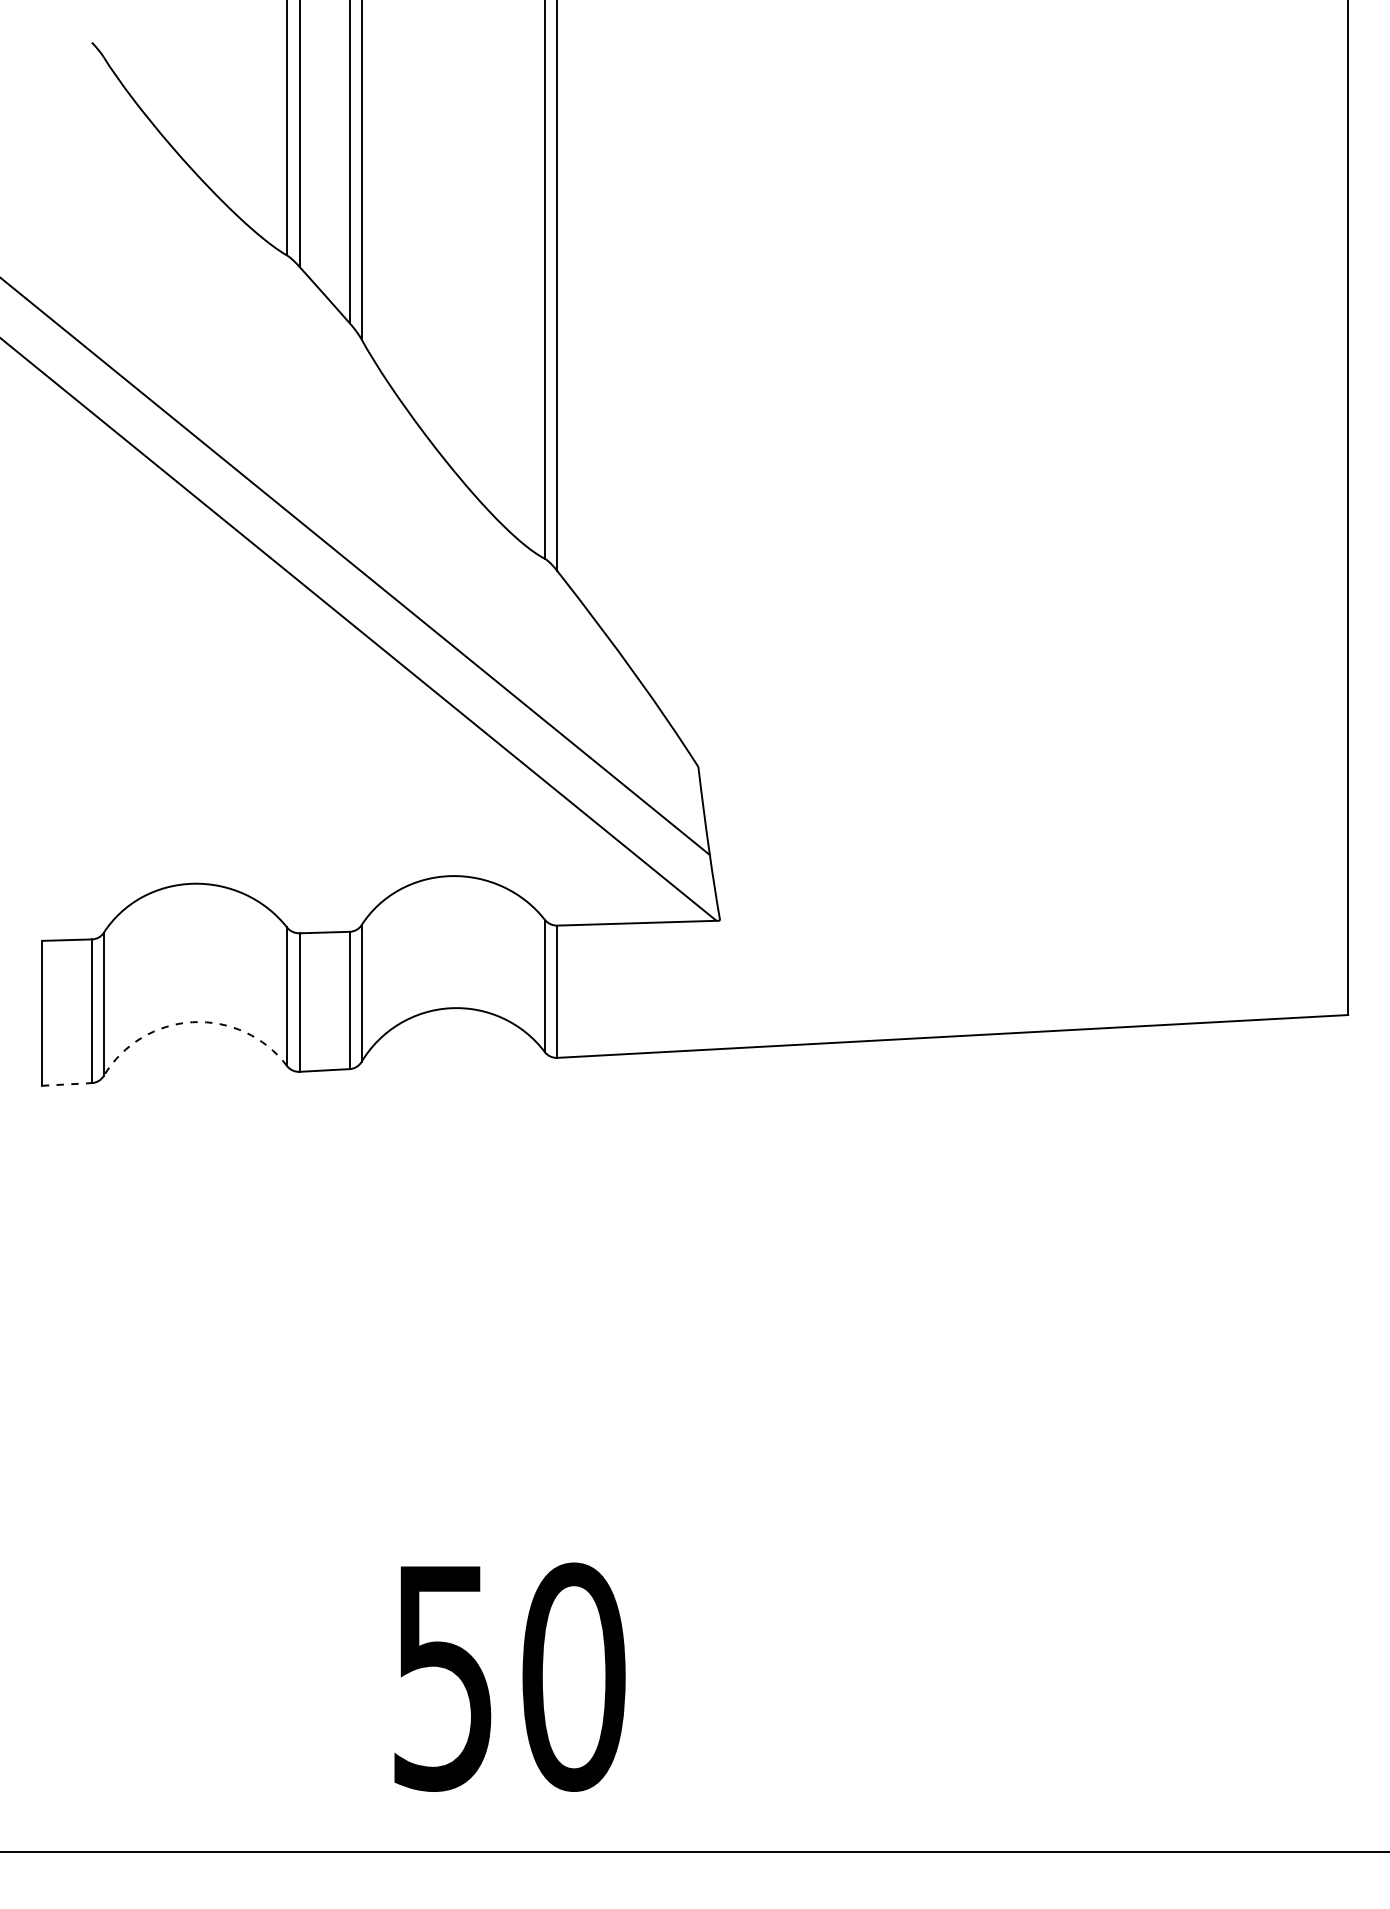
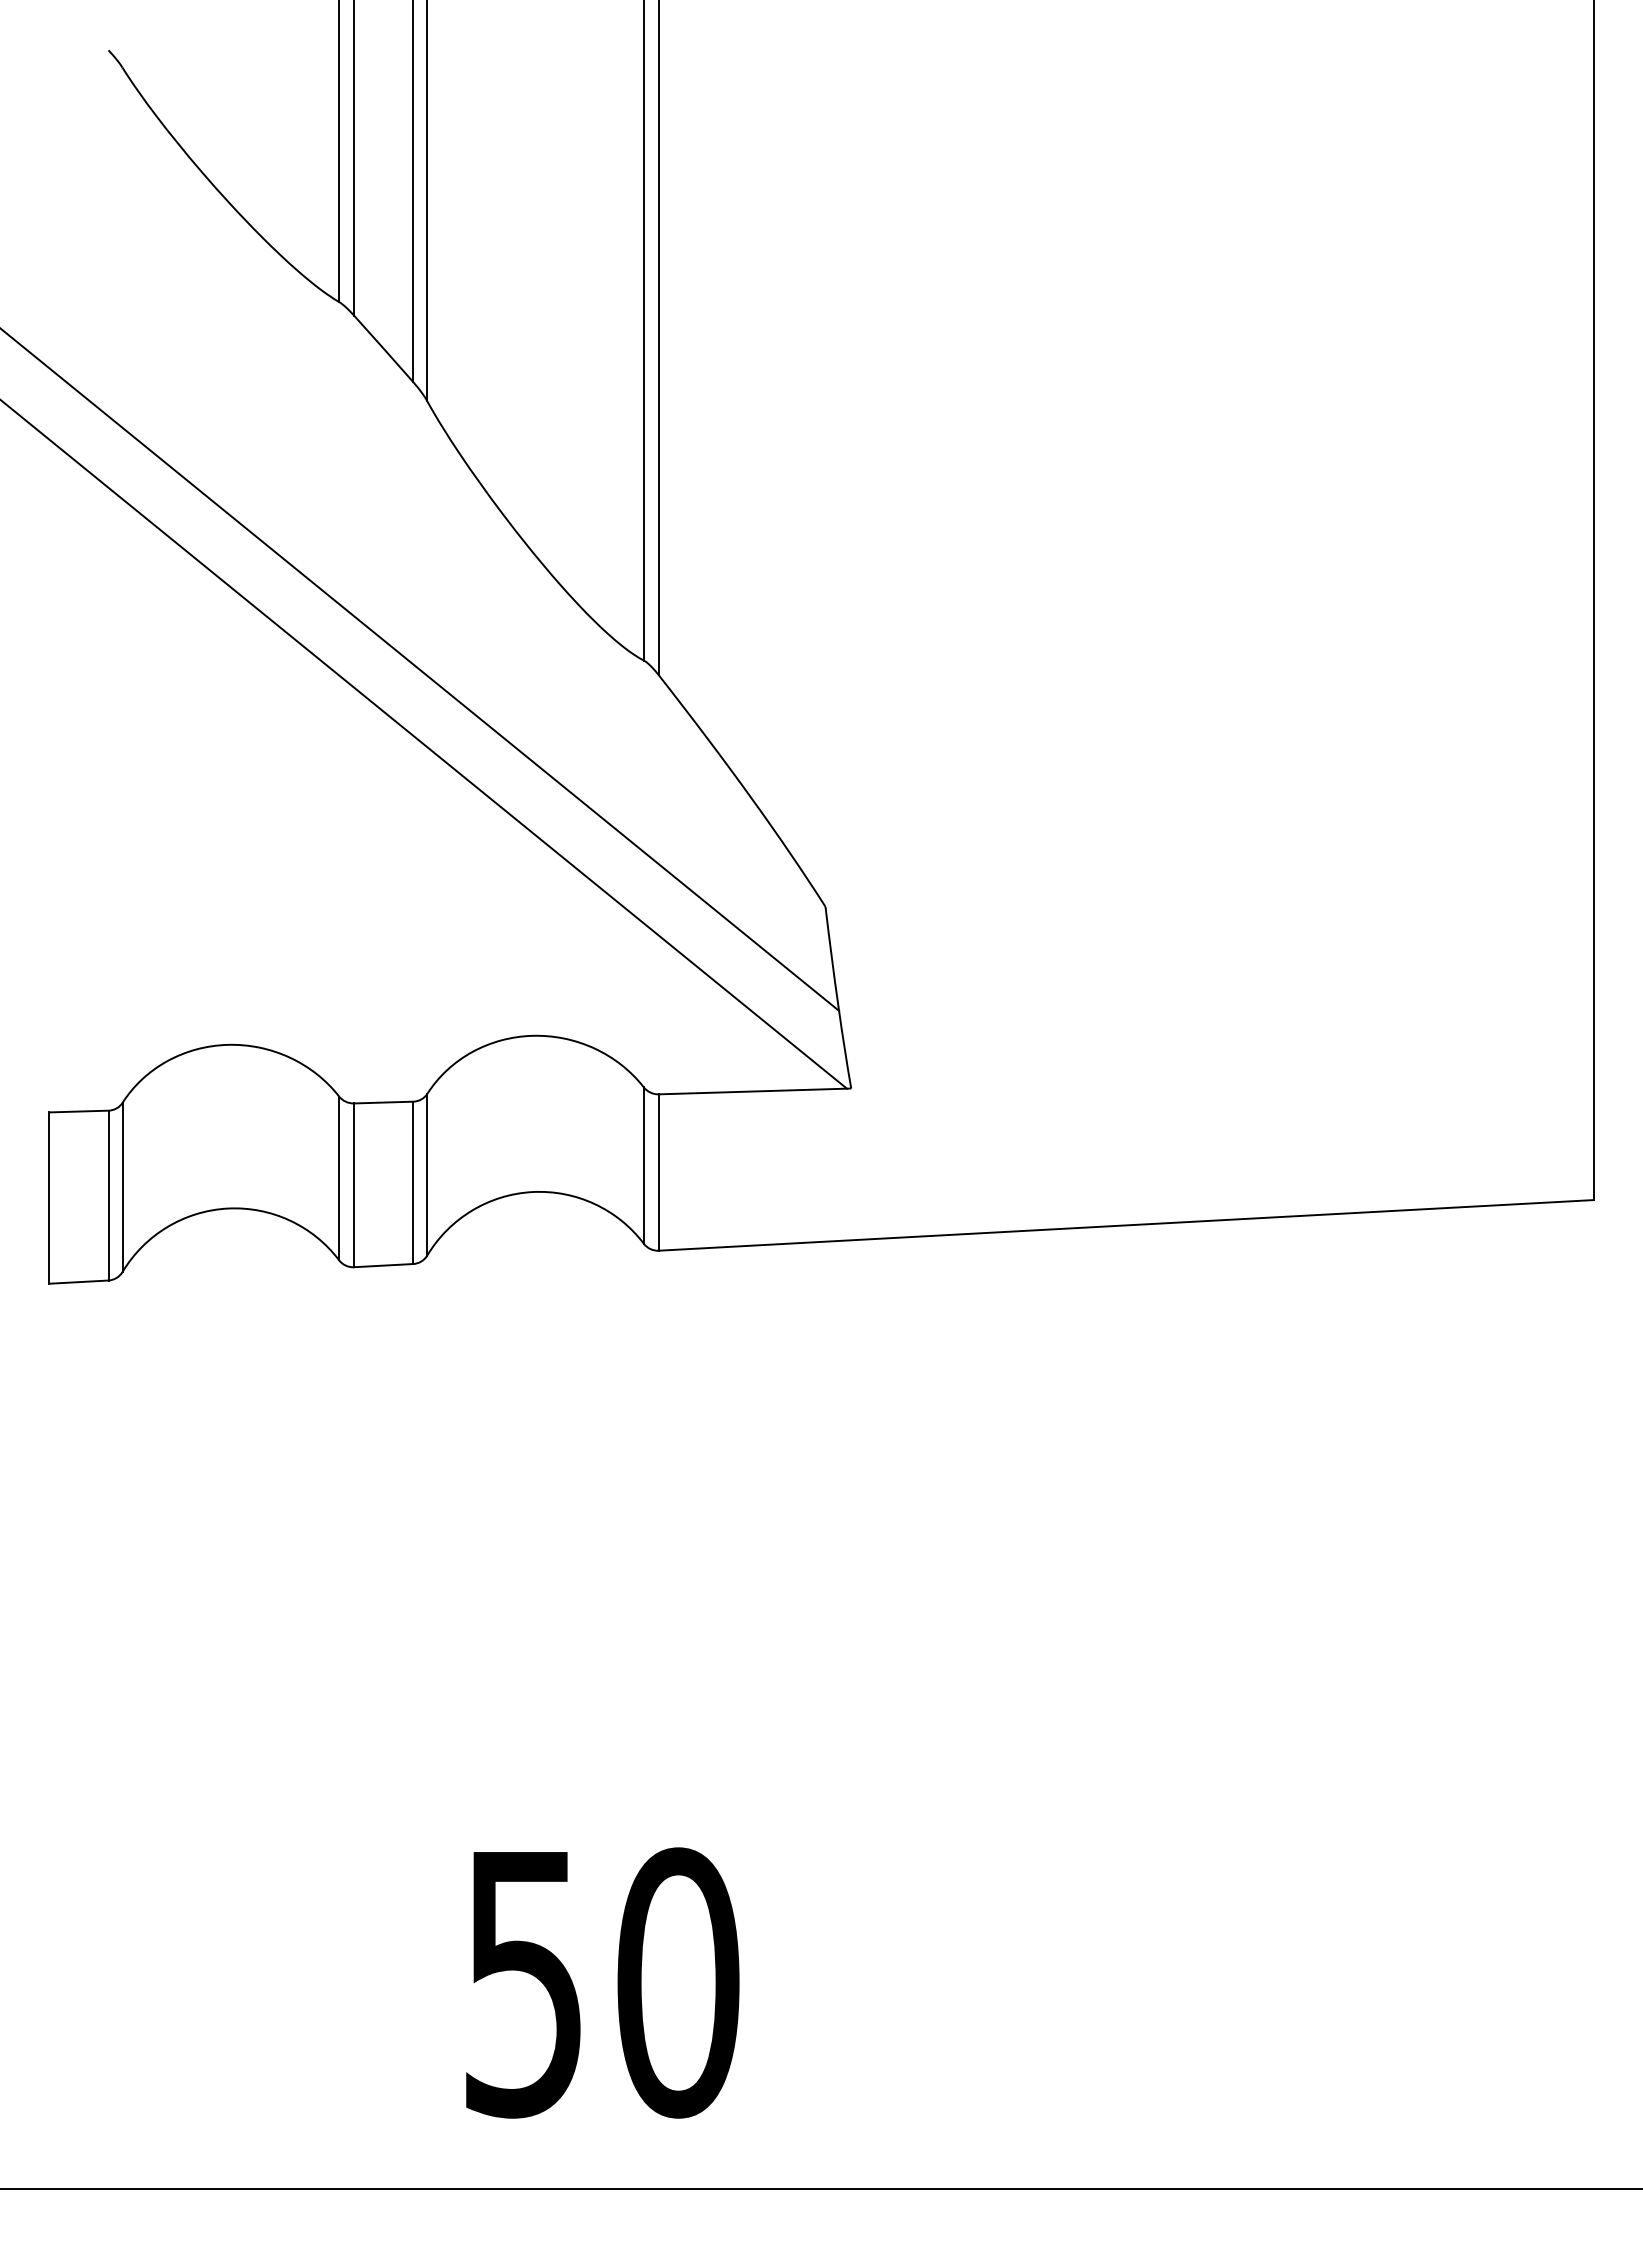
arc: (192, 1022) -> (227, 1208), dashed -> solid
line: (66, 1084) -> (78, 1282), dashed -> solid

